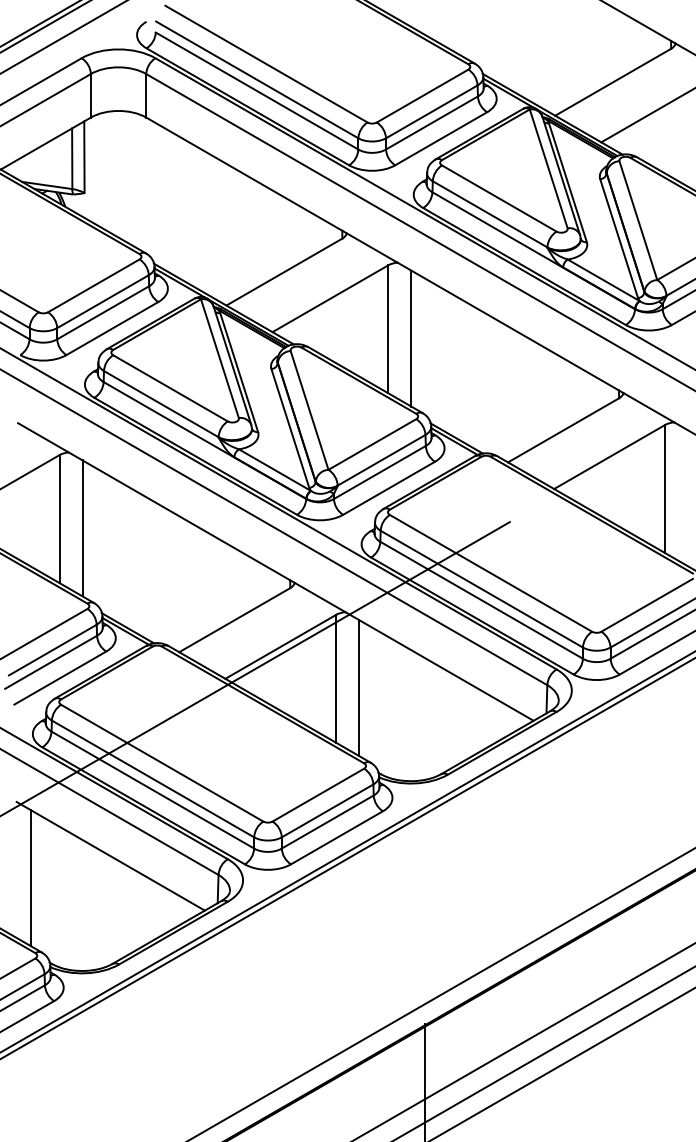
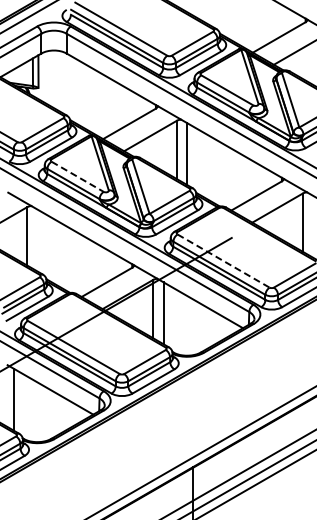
line: (172, 389) -> (78, 177), solid -> dashed
line: (82, 528) -> (37, 240), removed
line: (492, 574) -> (224, 261), solid -> dashed

